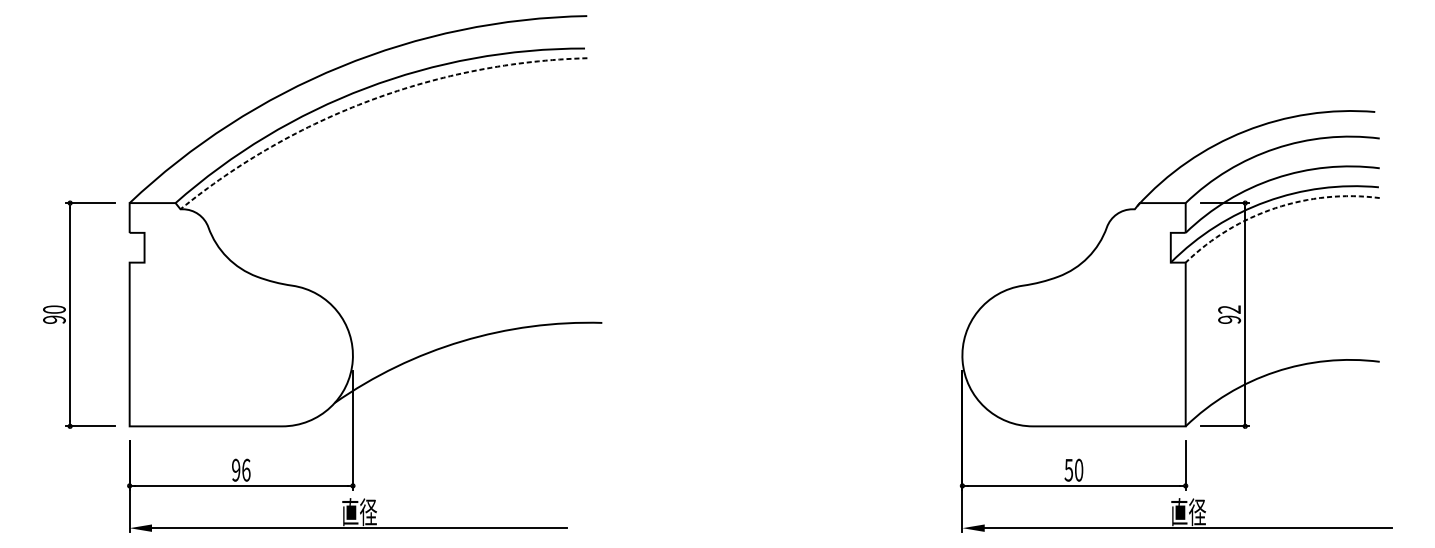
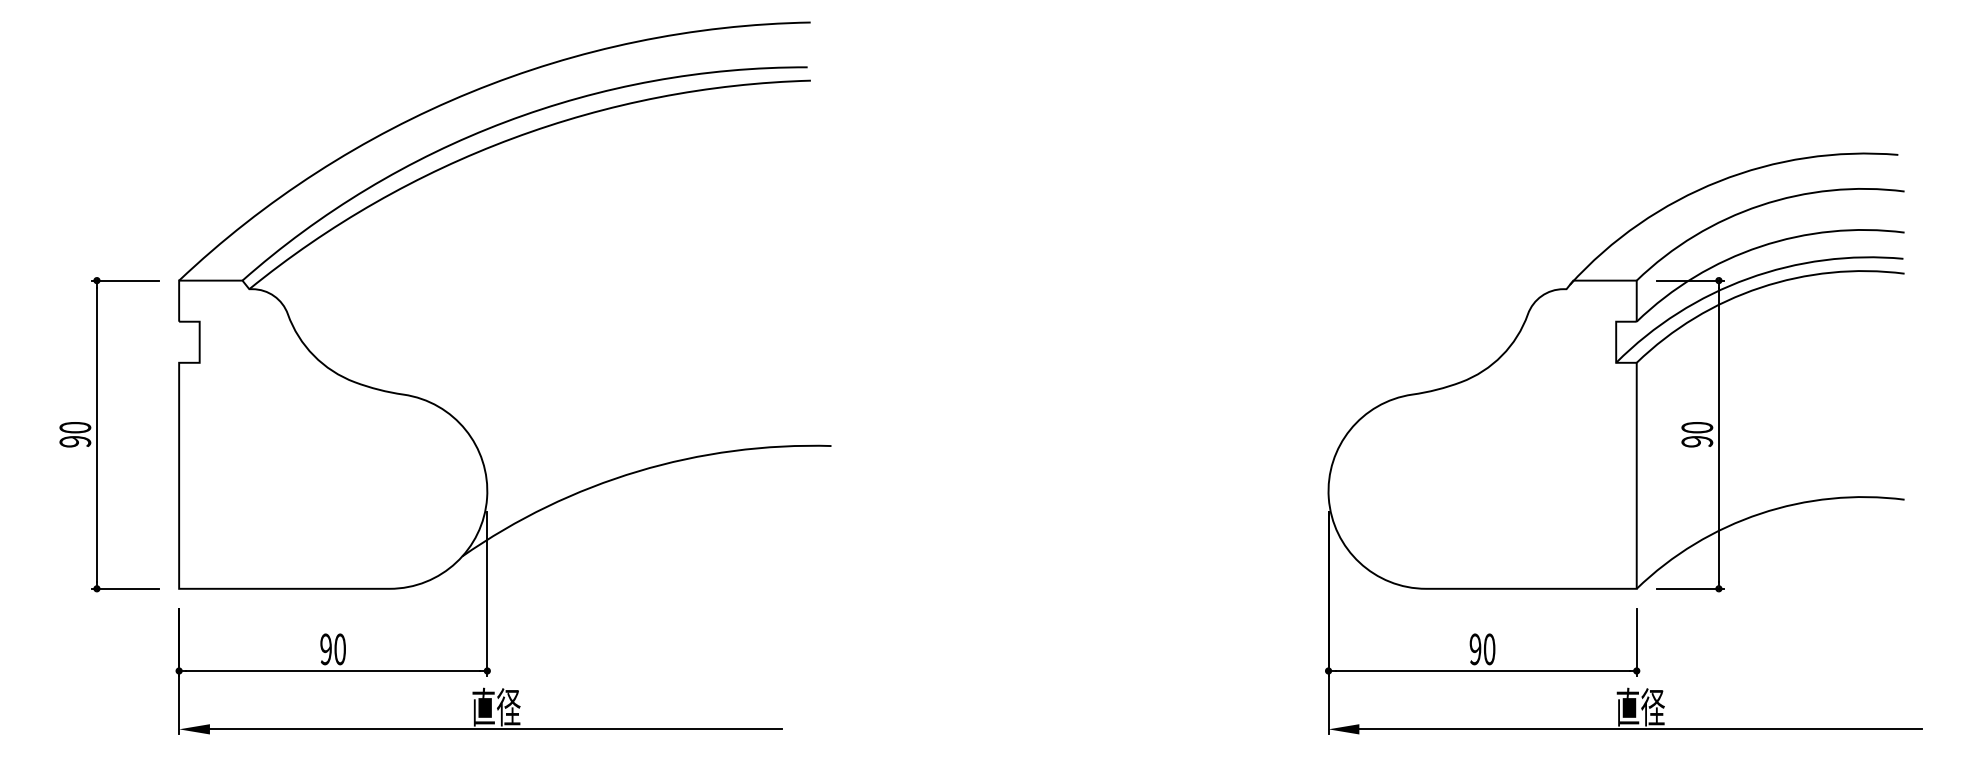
arc: (371, 100) -> (512, 138), dashed -> solid
arc: (1275, 208) -> (1760, 287), dashed -> solid
text: (1229, 309) -> (1697, 427), 92 -> 90
text: (246, 470) -> (340, 649), 96 -> 90
text: (1068, 470) -> (1475, 649), 50 -> 90

